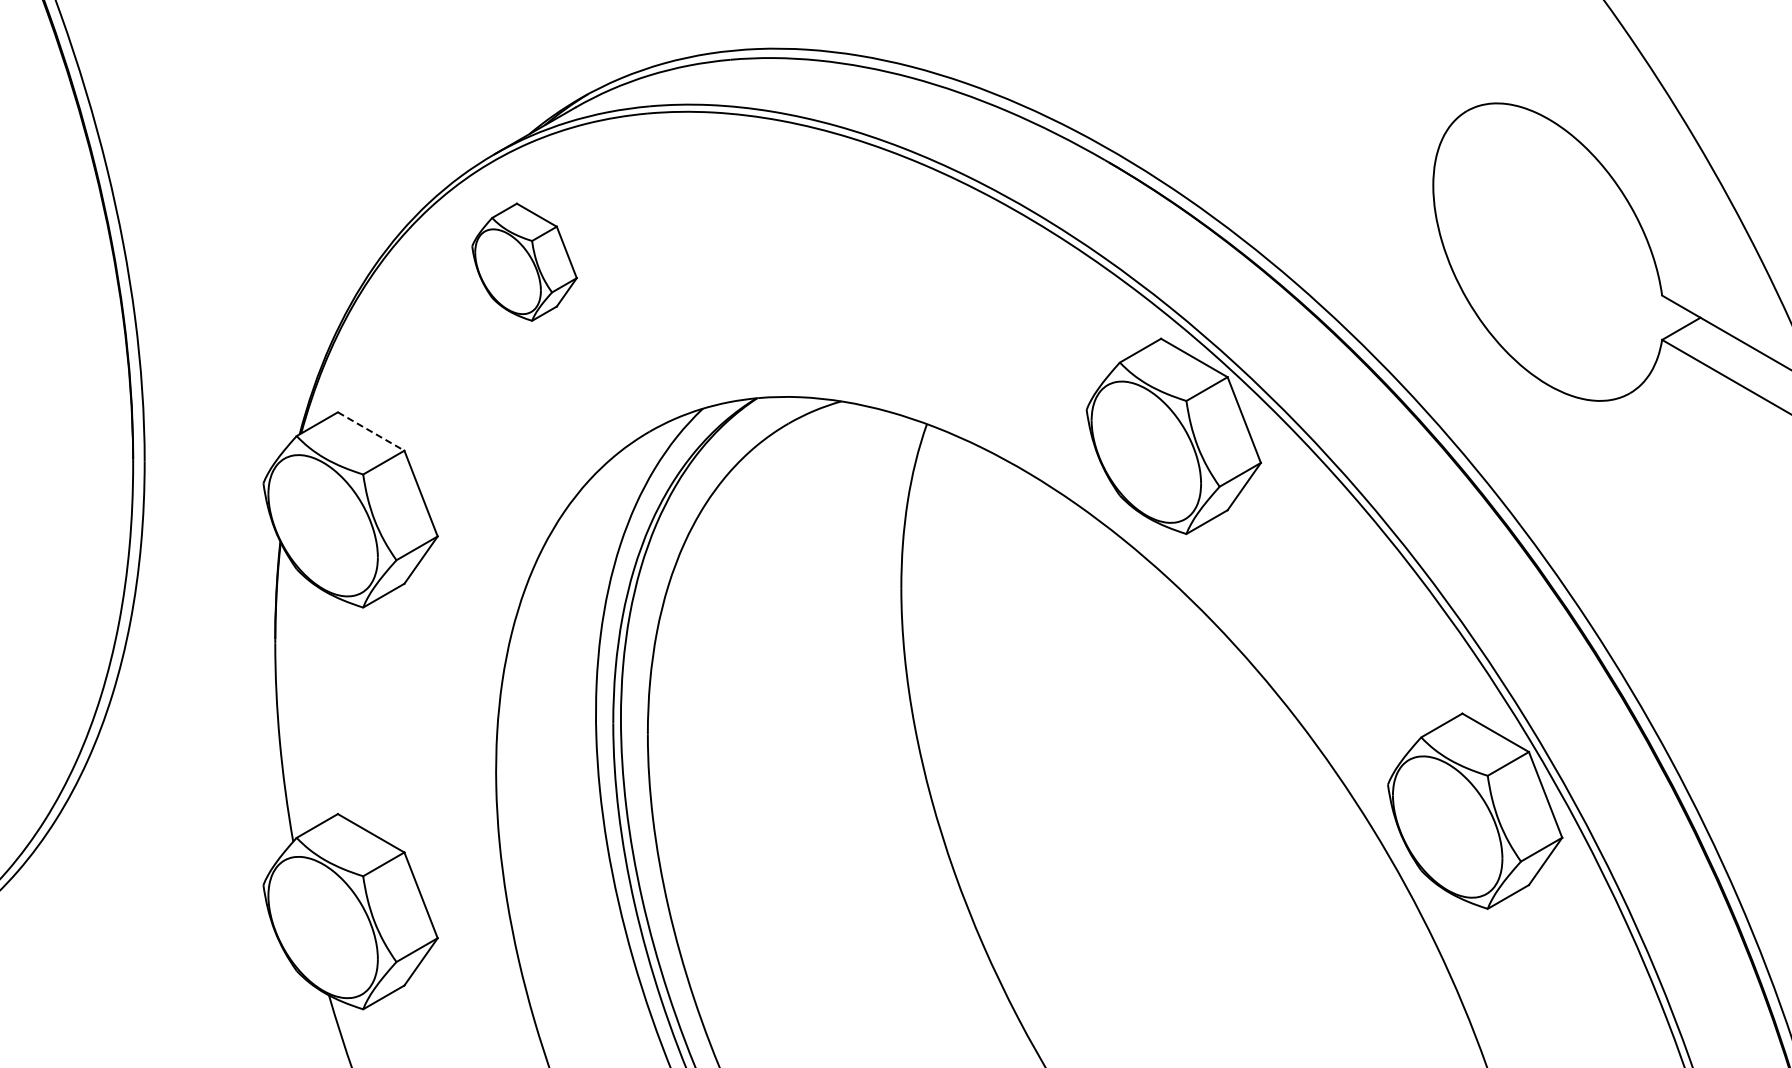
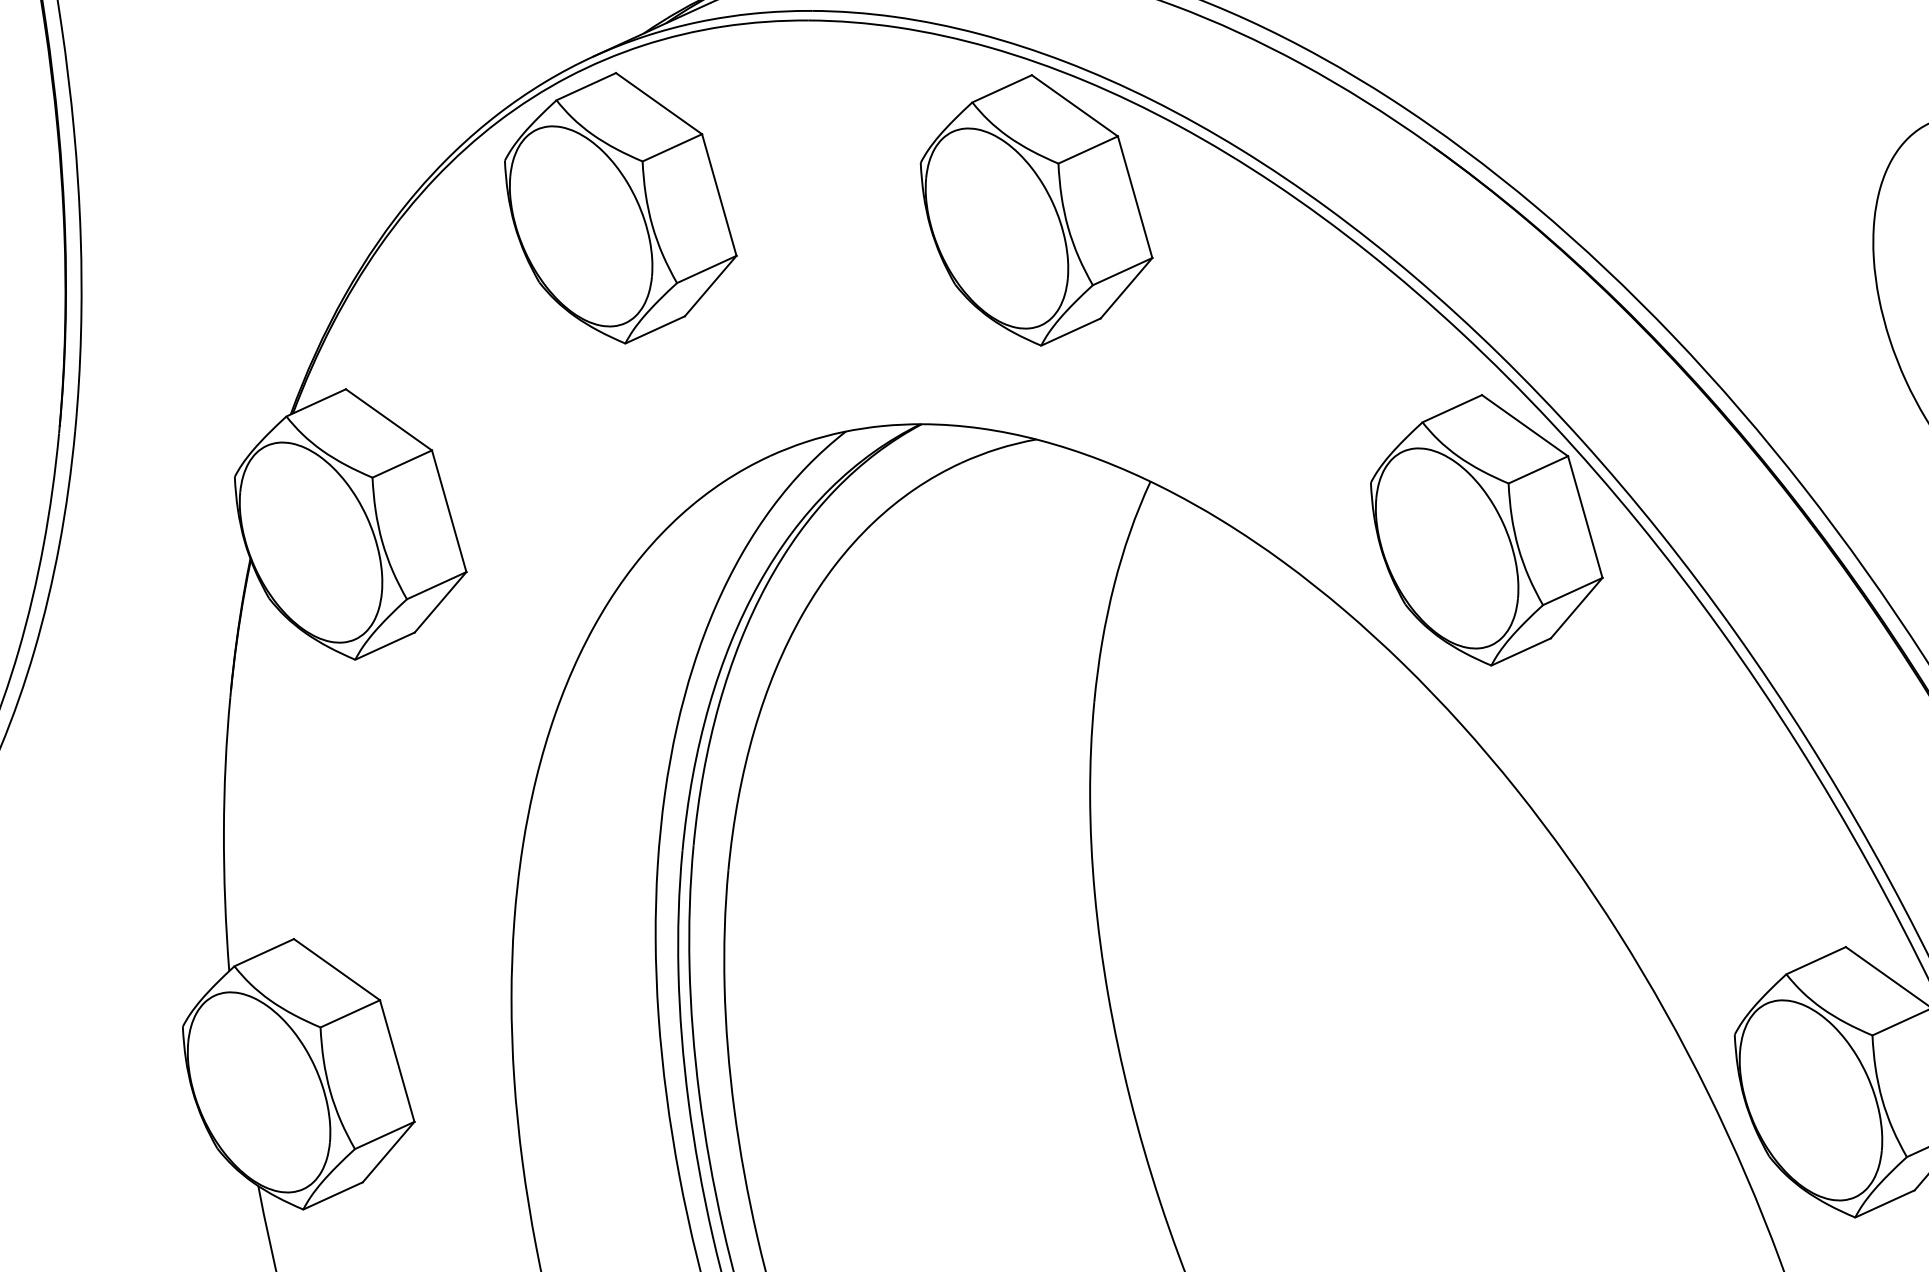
part: (825, 235) -> (1036, 210), added
part: (524, 261) -> (620, 207), size x1.67
line: (371, 431) -> (389, 419), dashed -> solid

